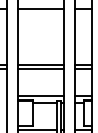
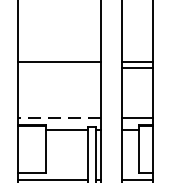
line: (40, 68) -> (58, 67), removed
line: (41, 95) -> (60, 116), solid -> dashed

